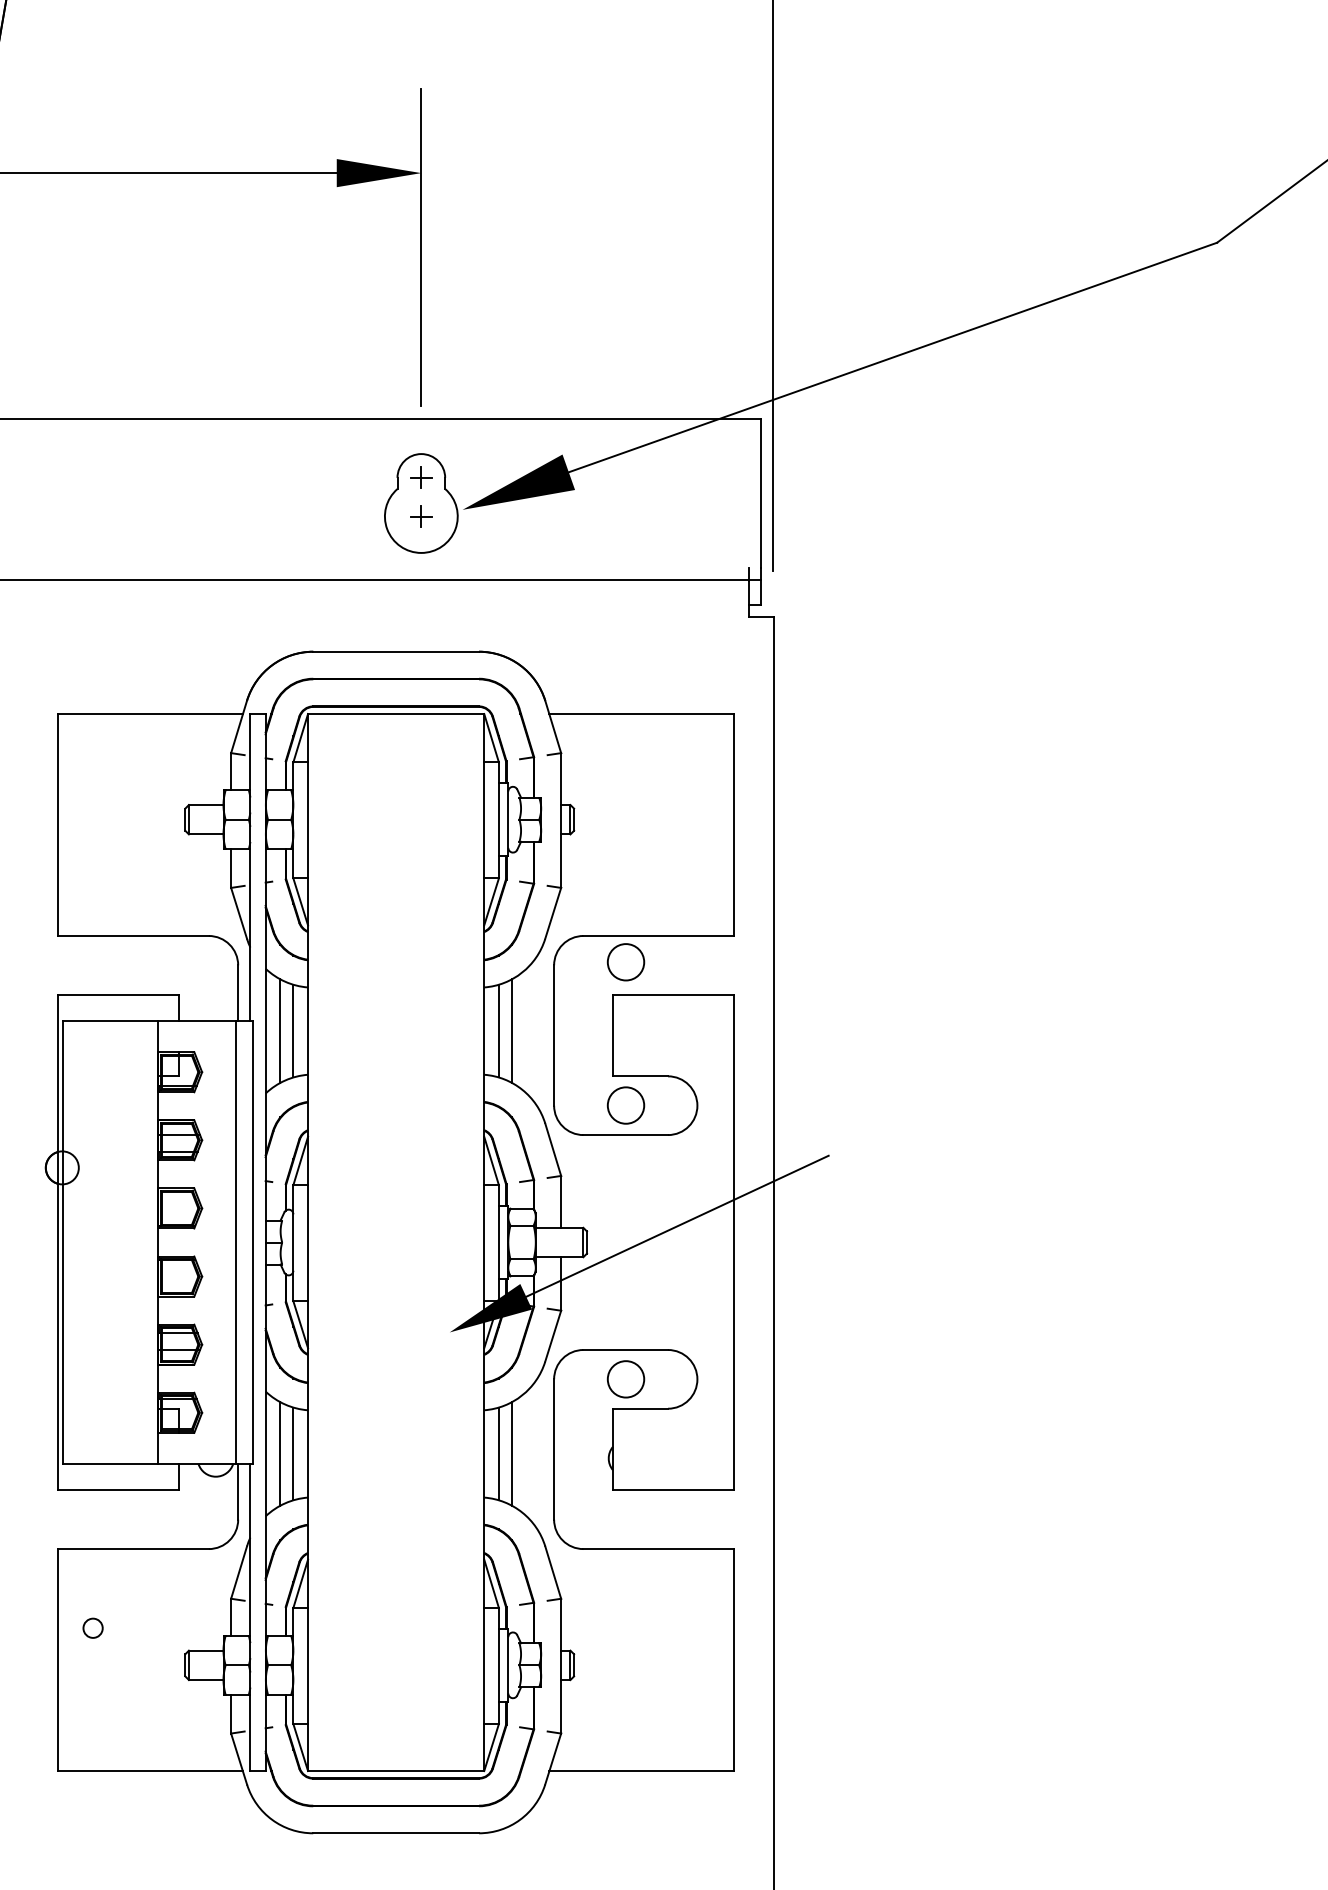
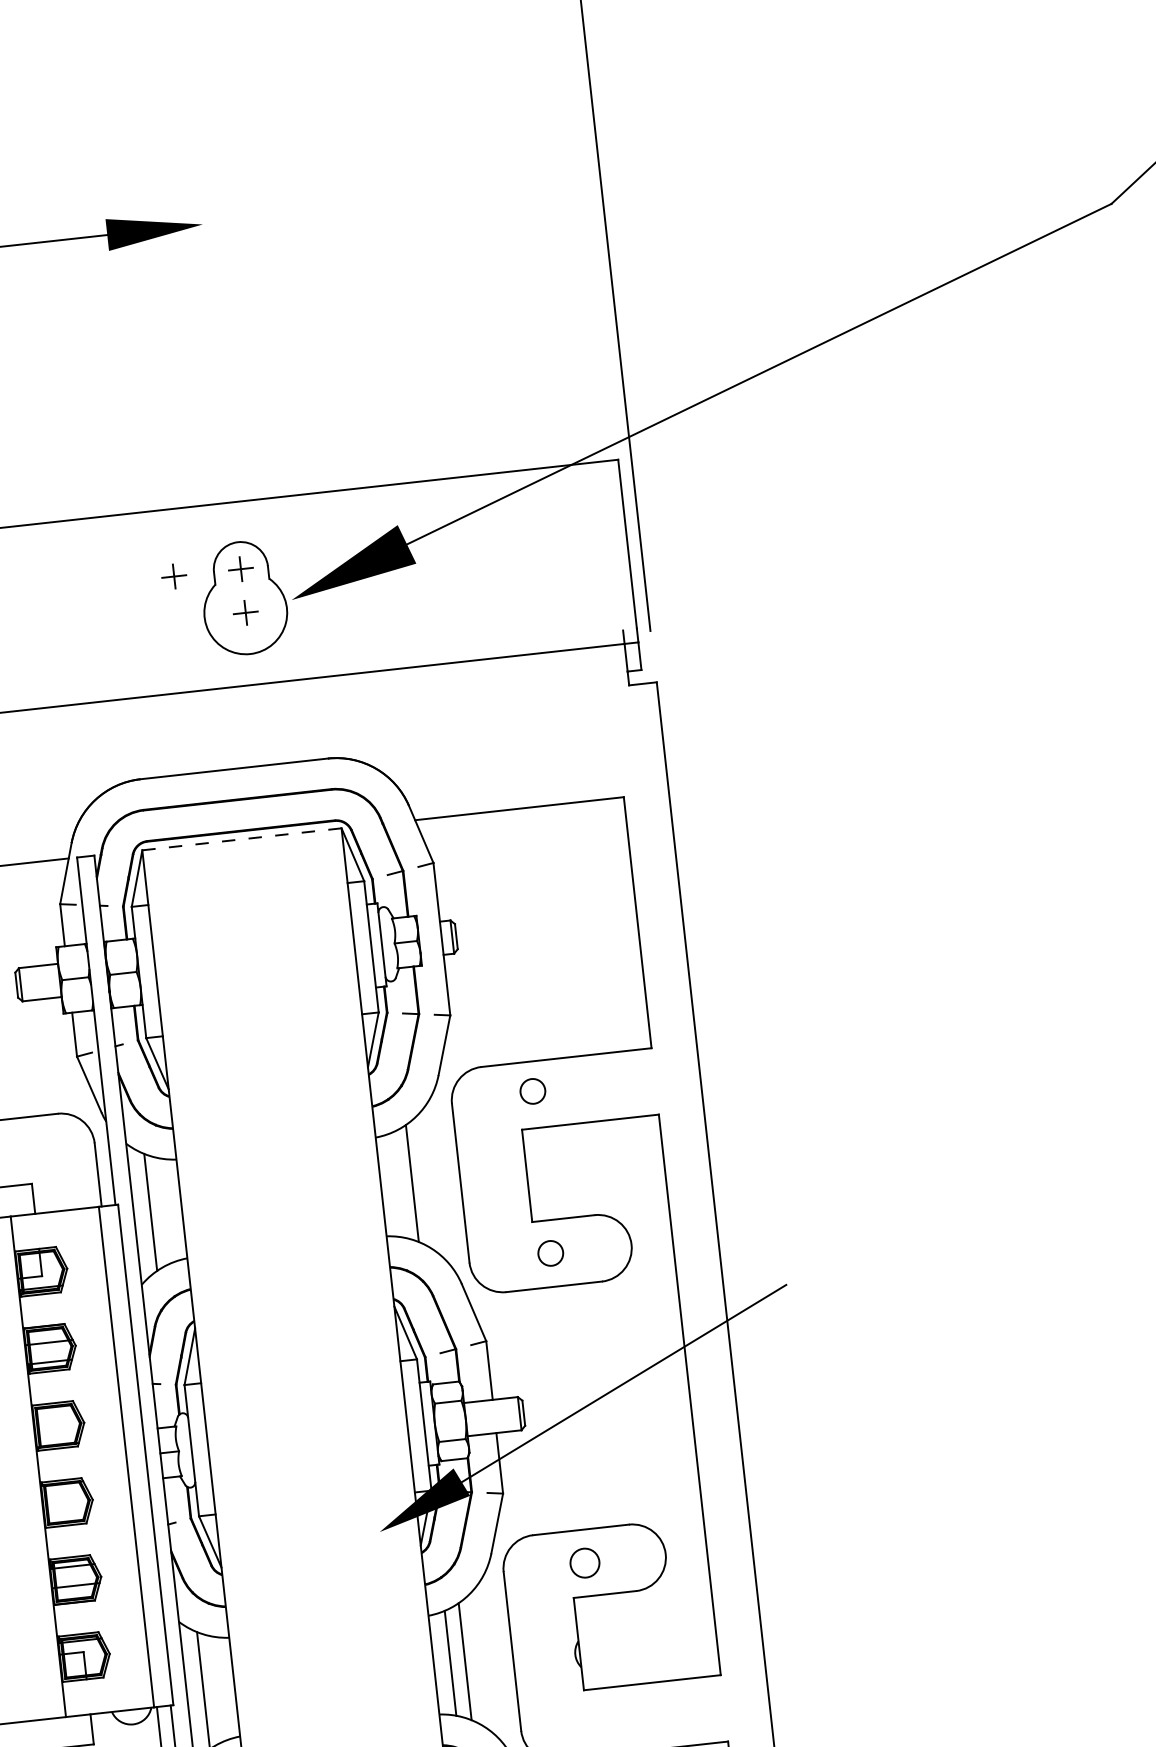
line: (421, 247) -> (212, 308), removed
part: (362, 477) -> (174, 576), added
line: (395, 714) -> (241, 839), solid -> dashed
circle: (625, 962) -> (532, 1091), size x0.6
line: (293, 1030) -> (165, 1210), removed
line: (498, 1030) -> (397, 1184), removed
circle: (625, 1105) -> (550, 1253), size x0.6
circle: (625, 1379) -> (584, 1563), size x0.7
line: (293, 1453) -> (218, 1688), removed

